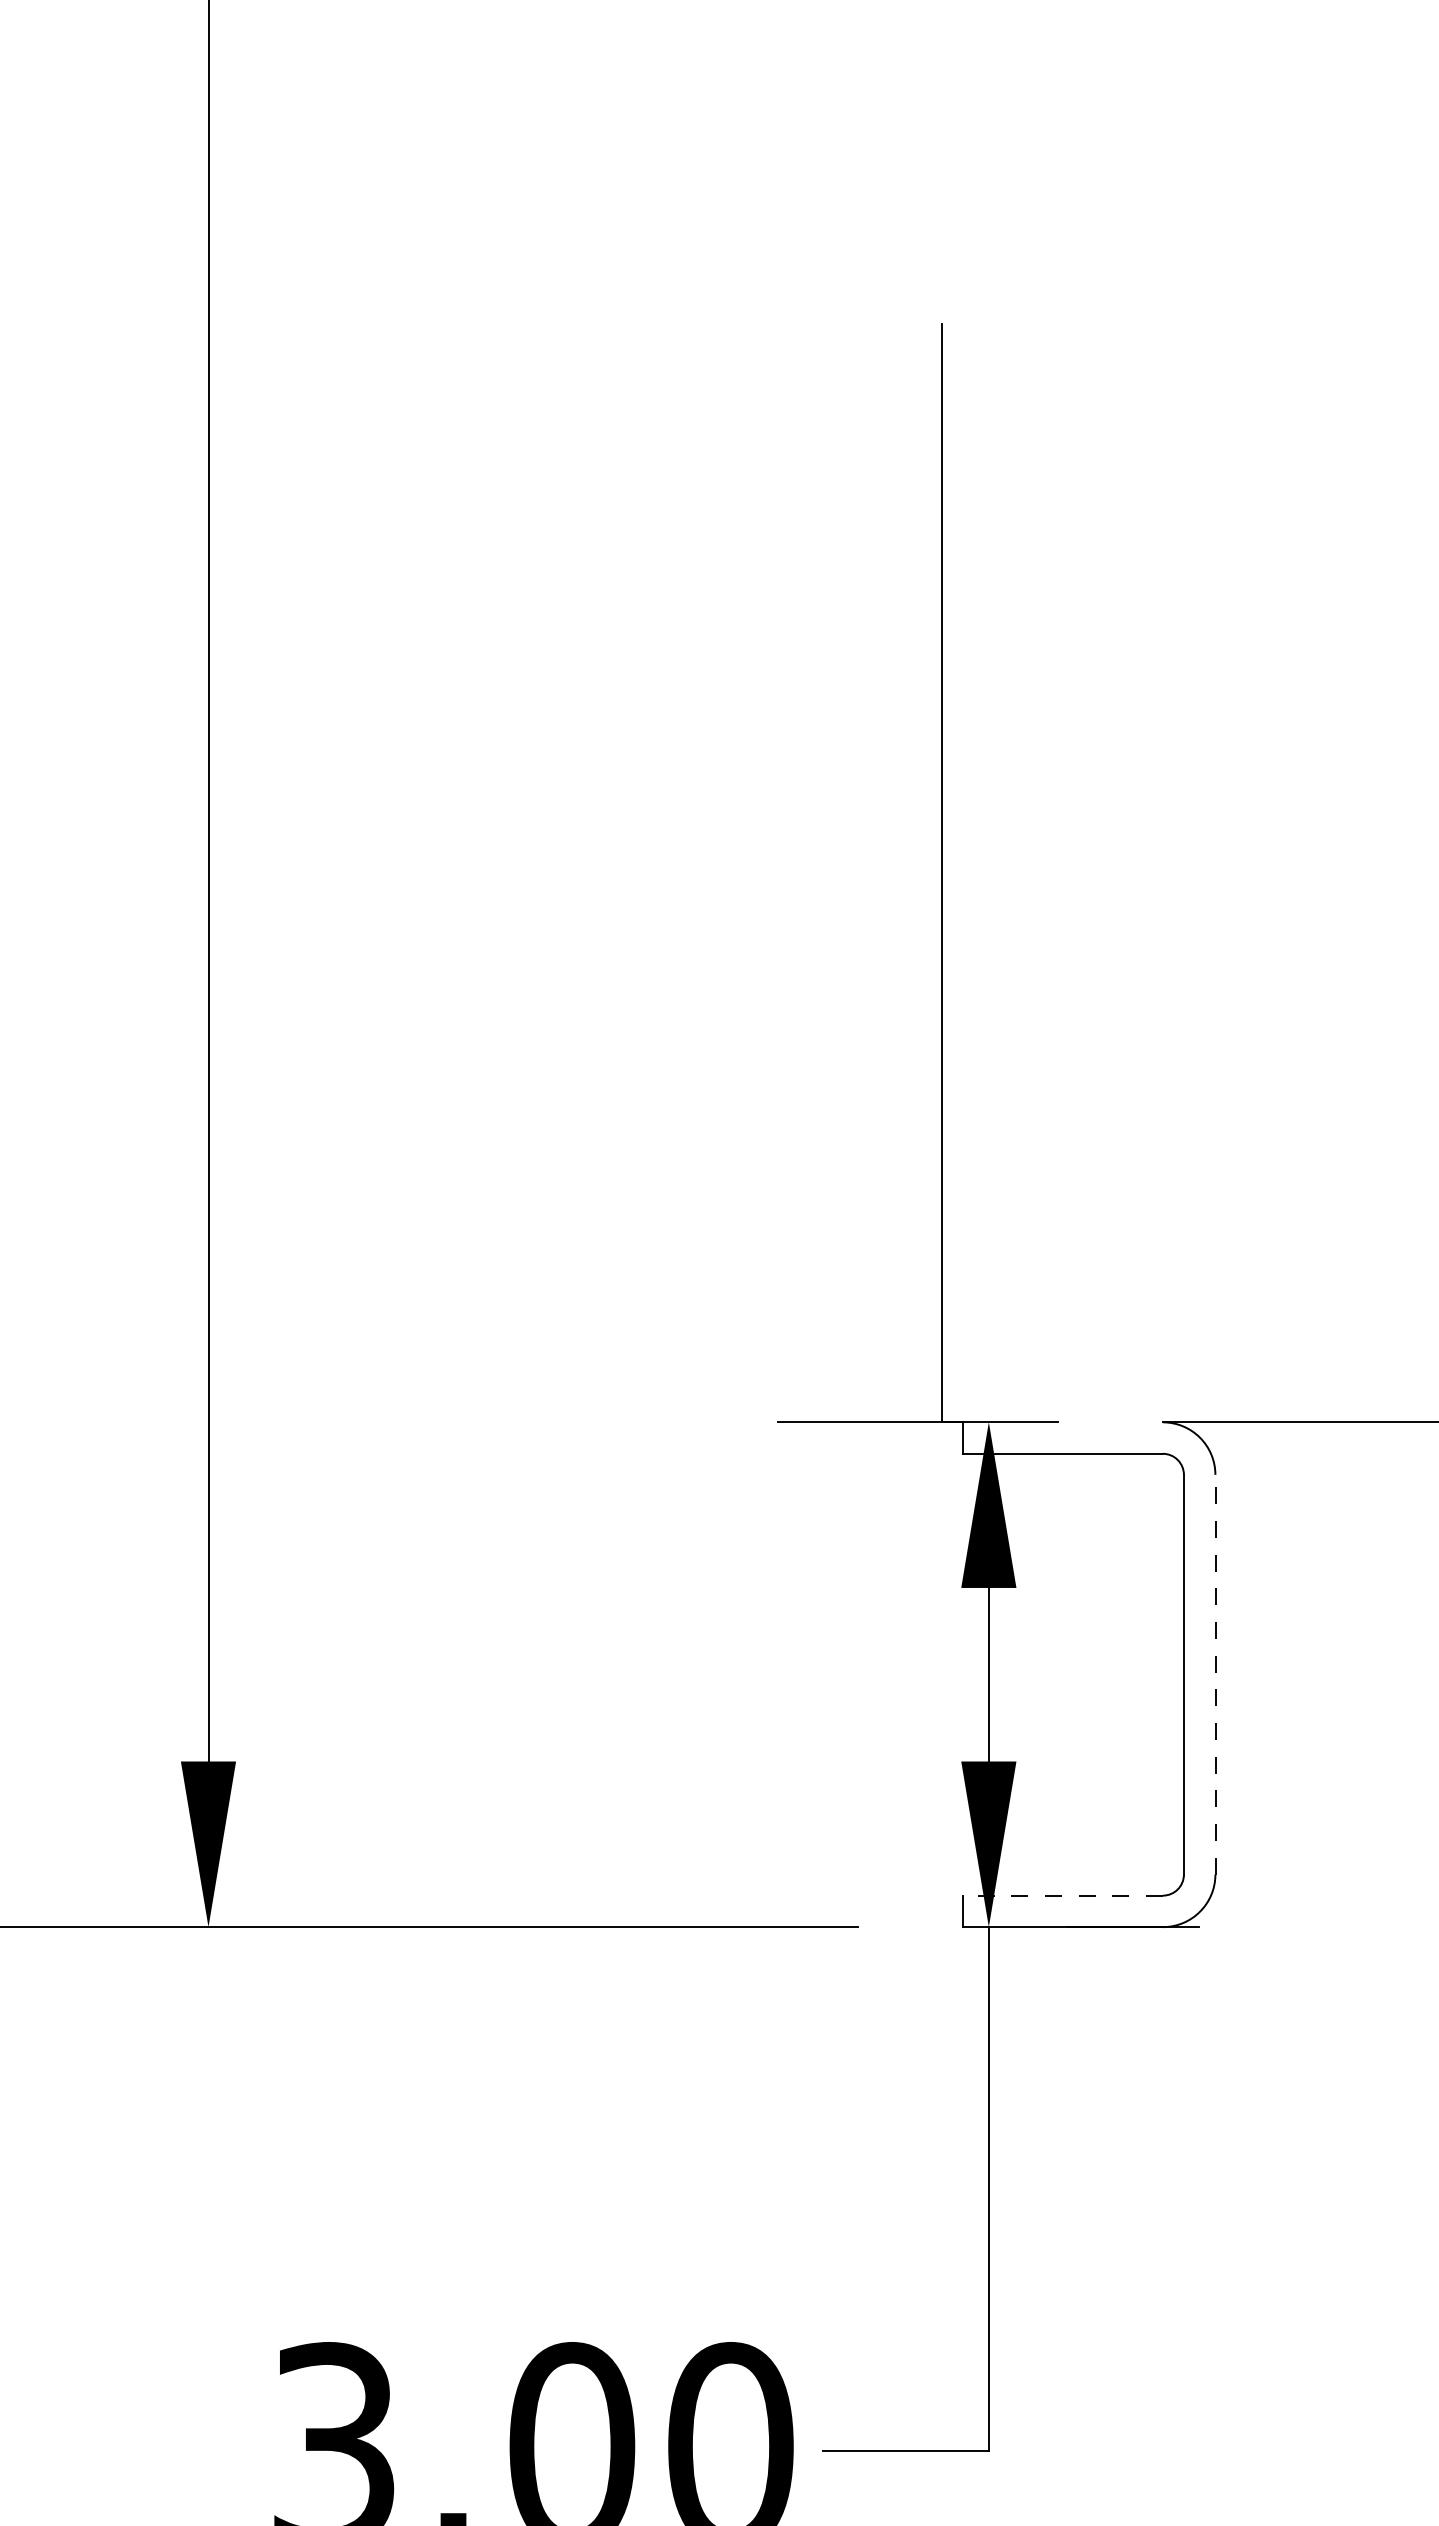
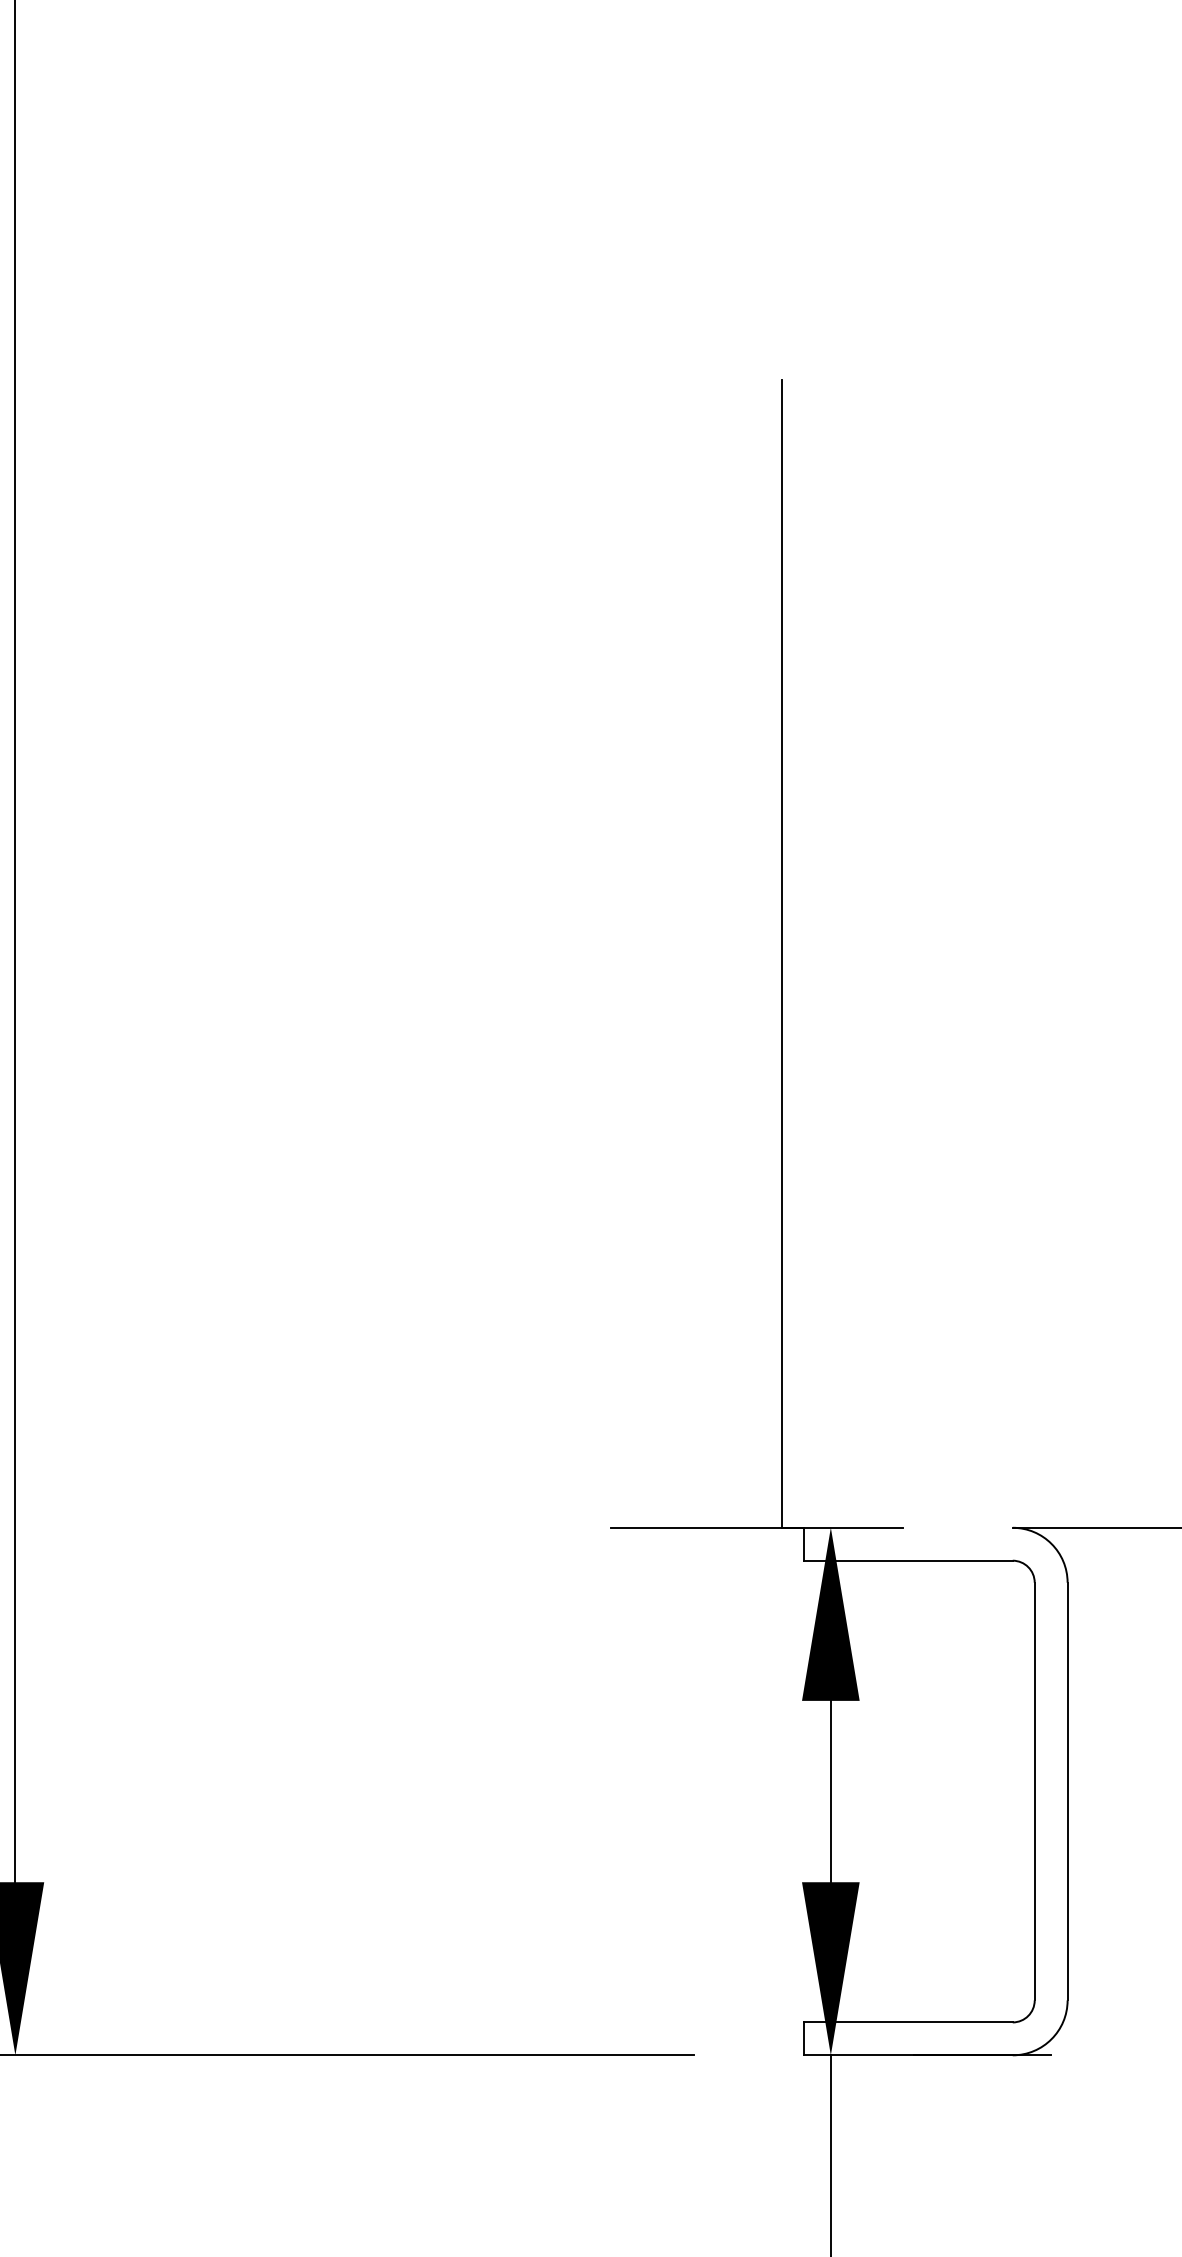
line: (1215, 1674) -> (1067, 1791), dashed -> solid
line: (1062, 1895) -> (907, 2022), dashed -> solid

